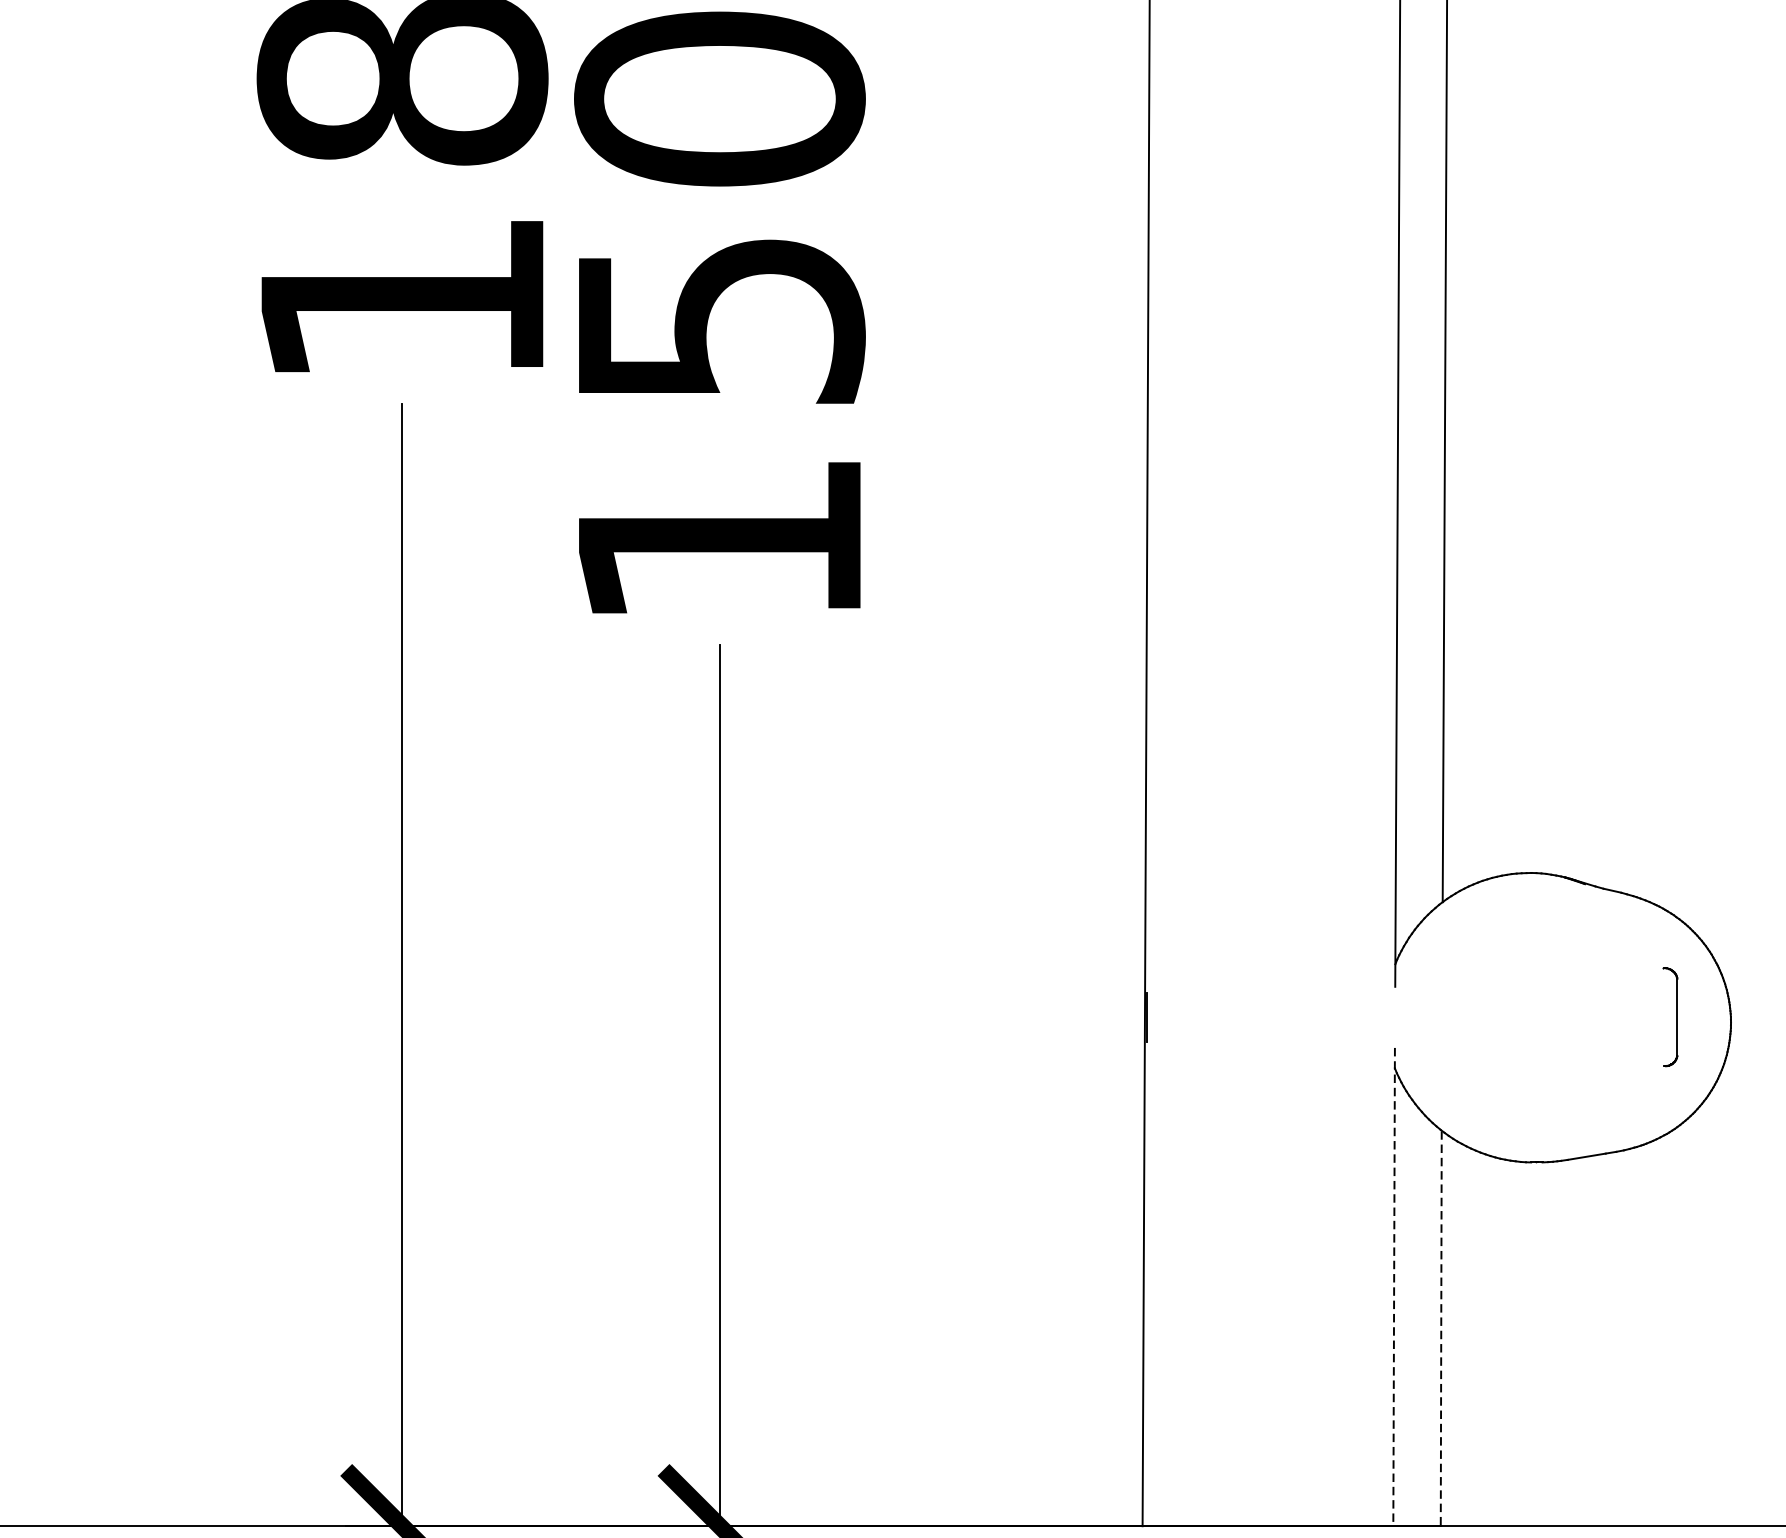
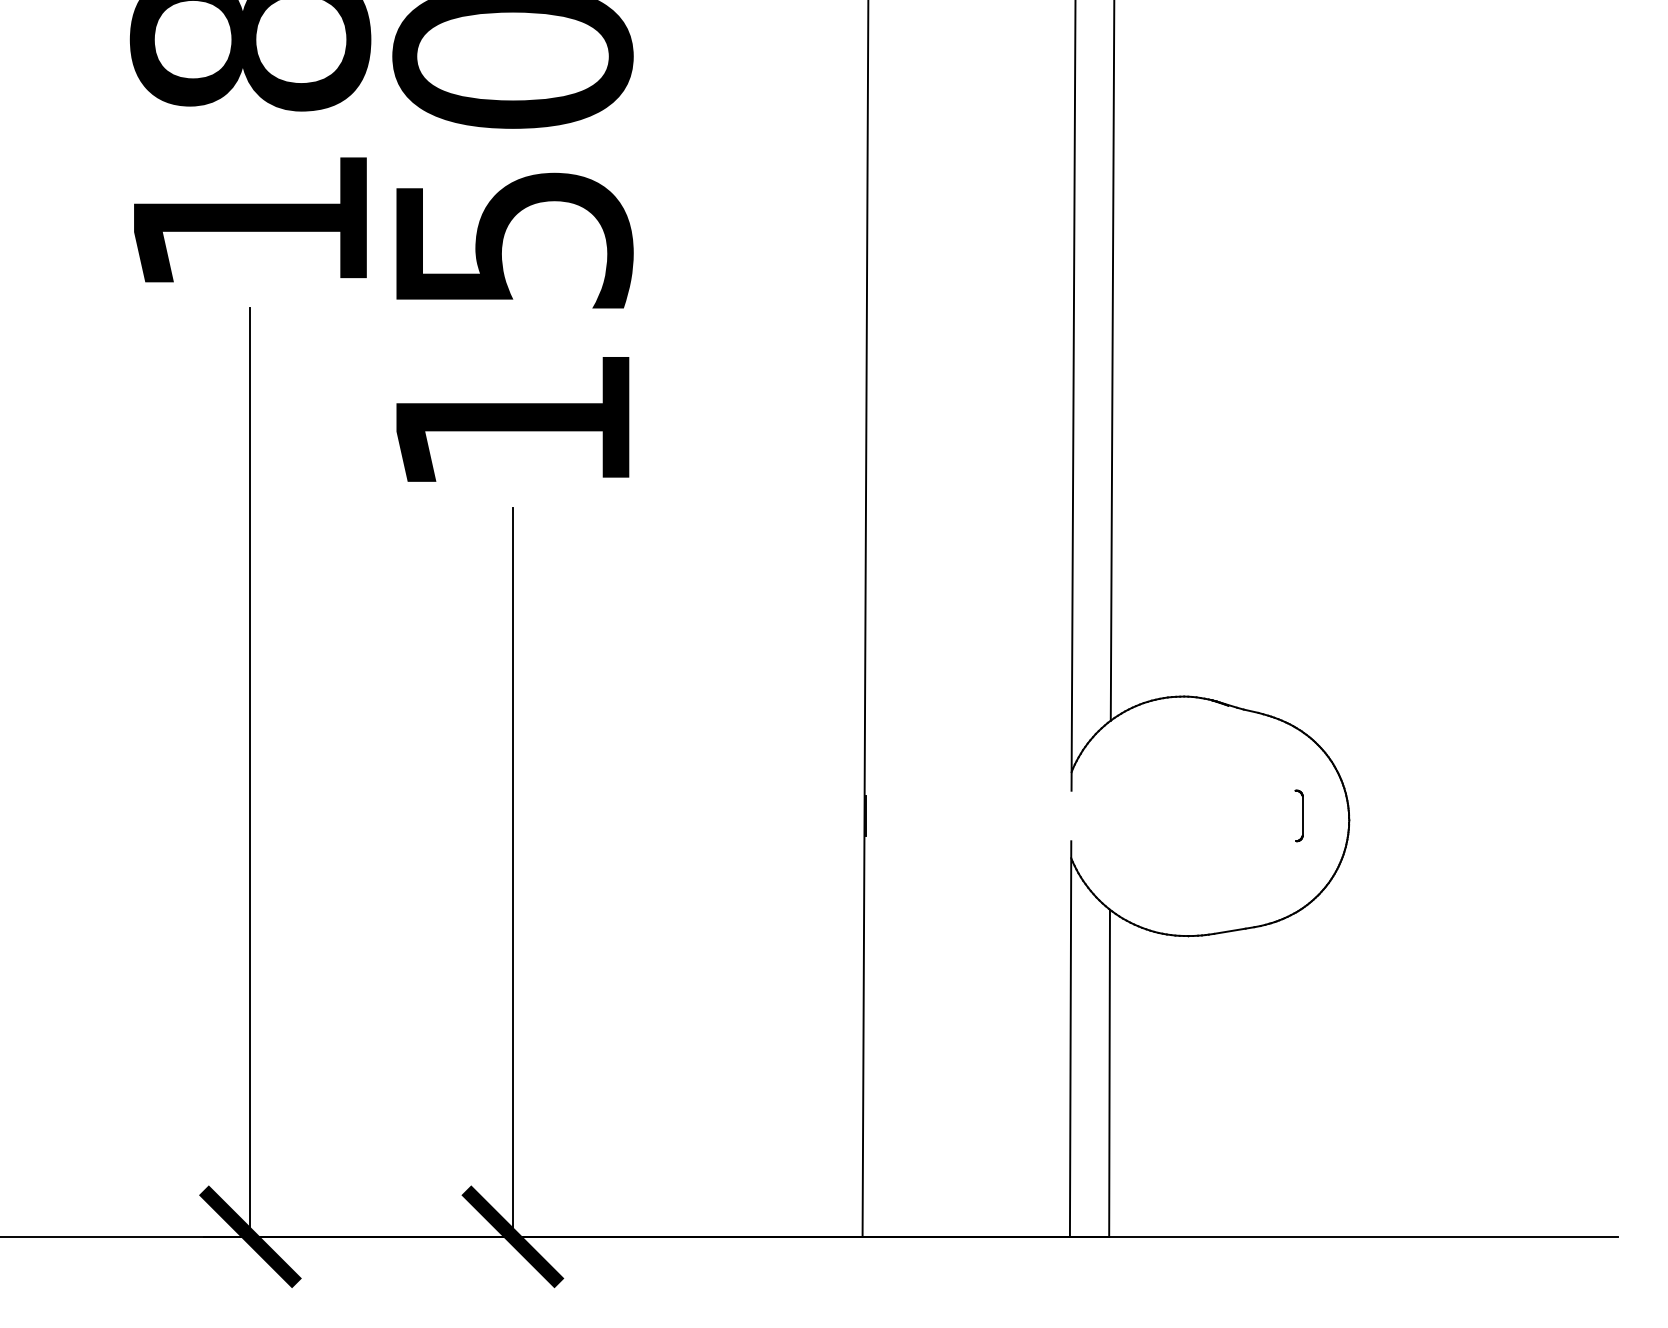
part: (1669, 1016) -> (1298, 815), size x0.62
line: (1393, 1287) -> (1070, 1039), dashed -> solid
line: (1441, 1329) -> (1109, 1074), dashed -> solid

